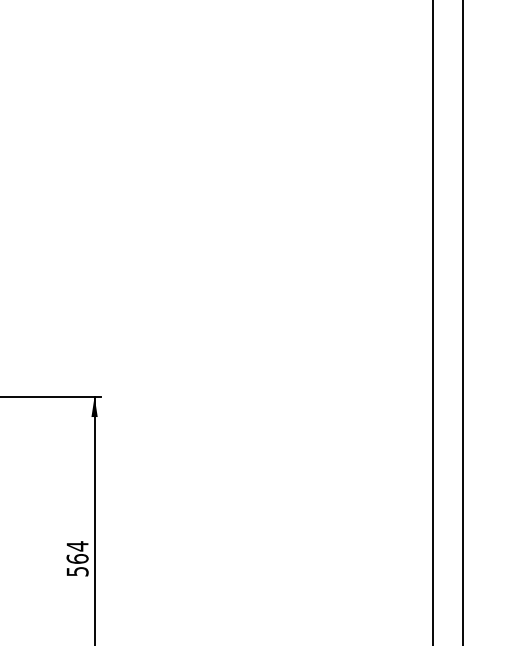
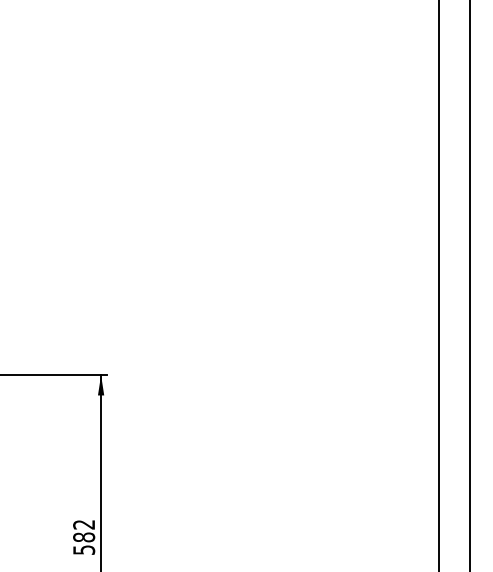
text: (77, 552) -> (84, 530), 564 -> 582

